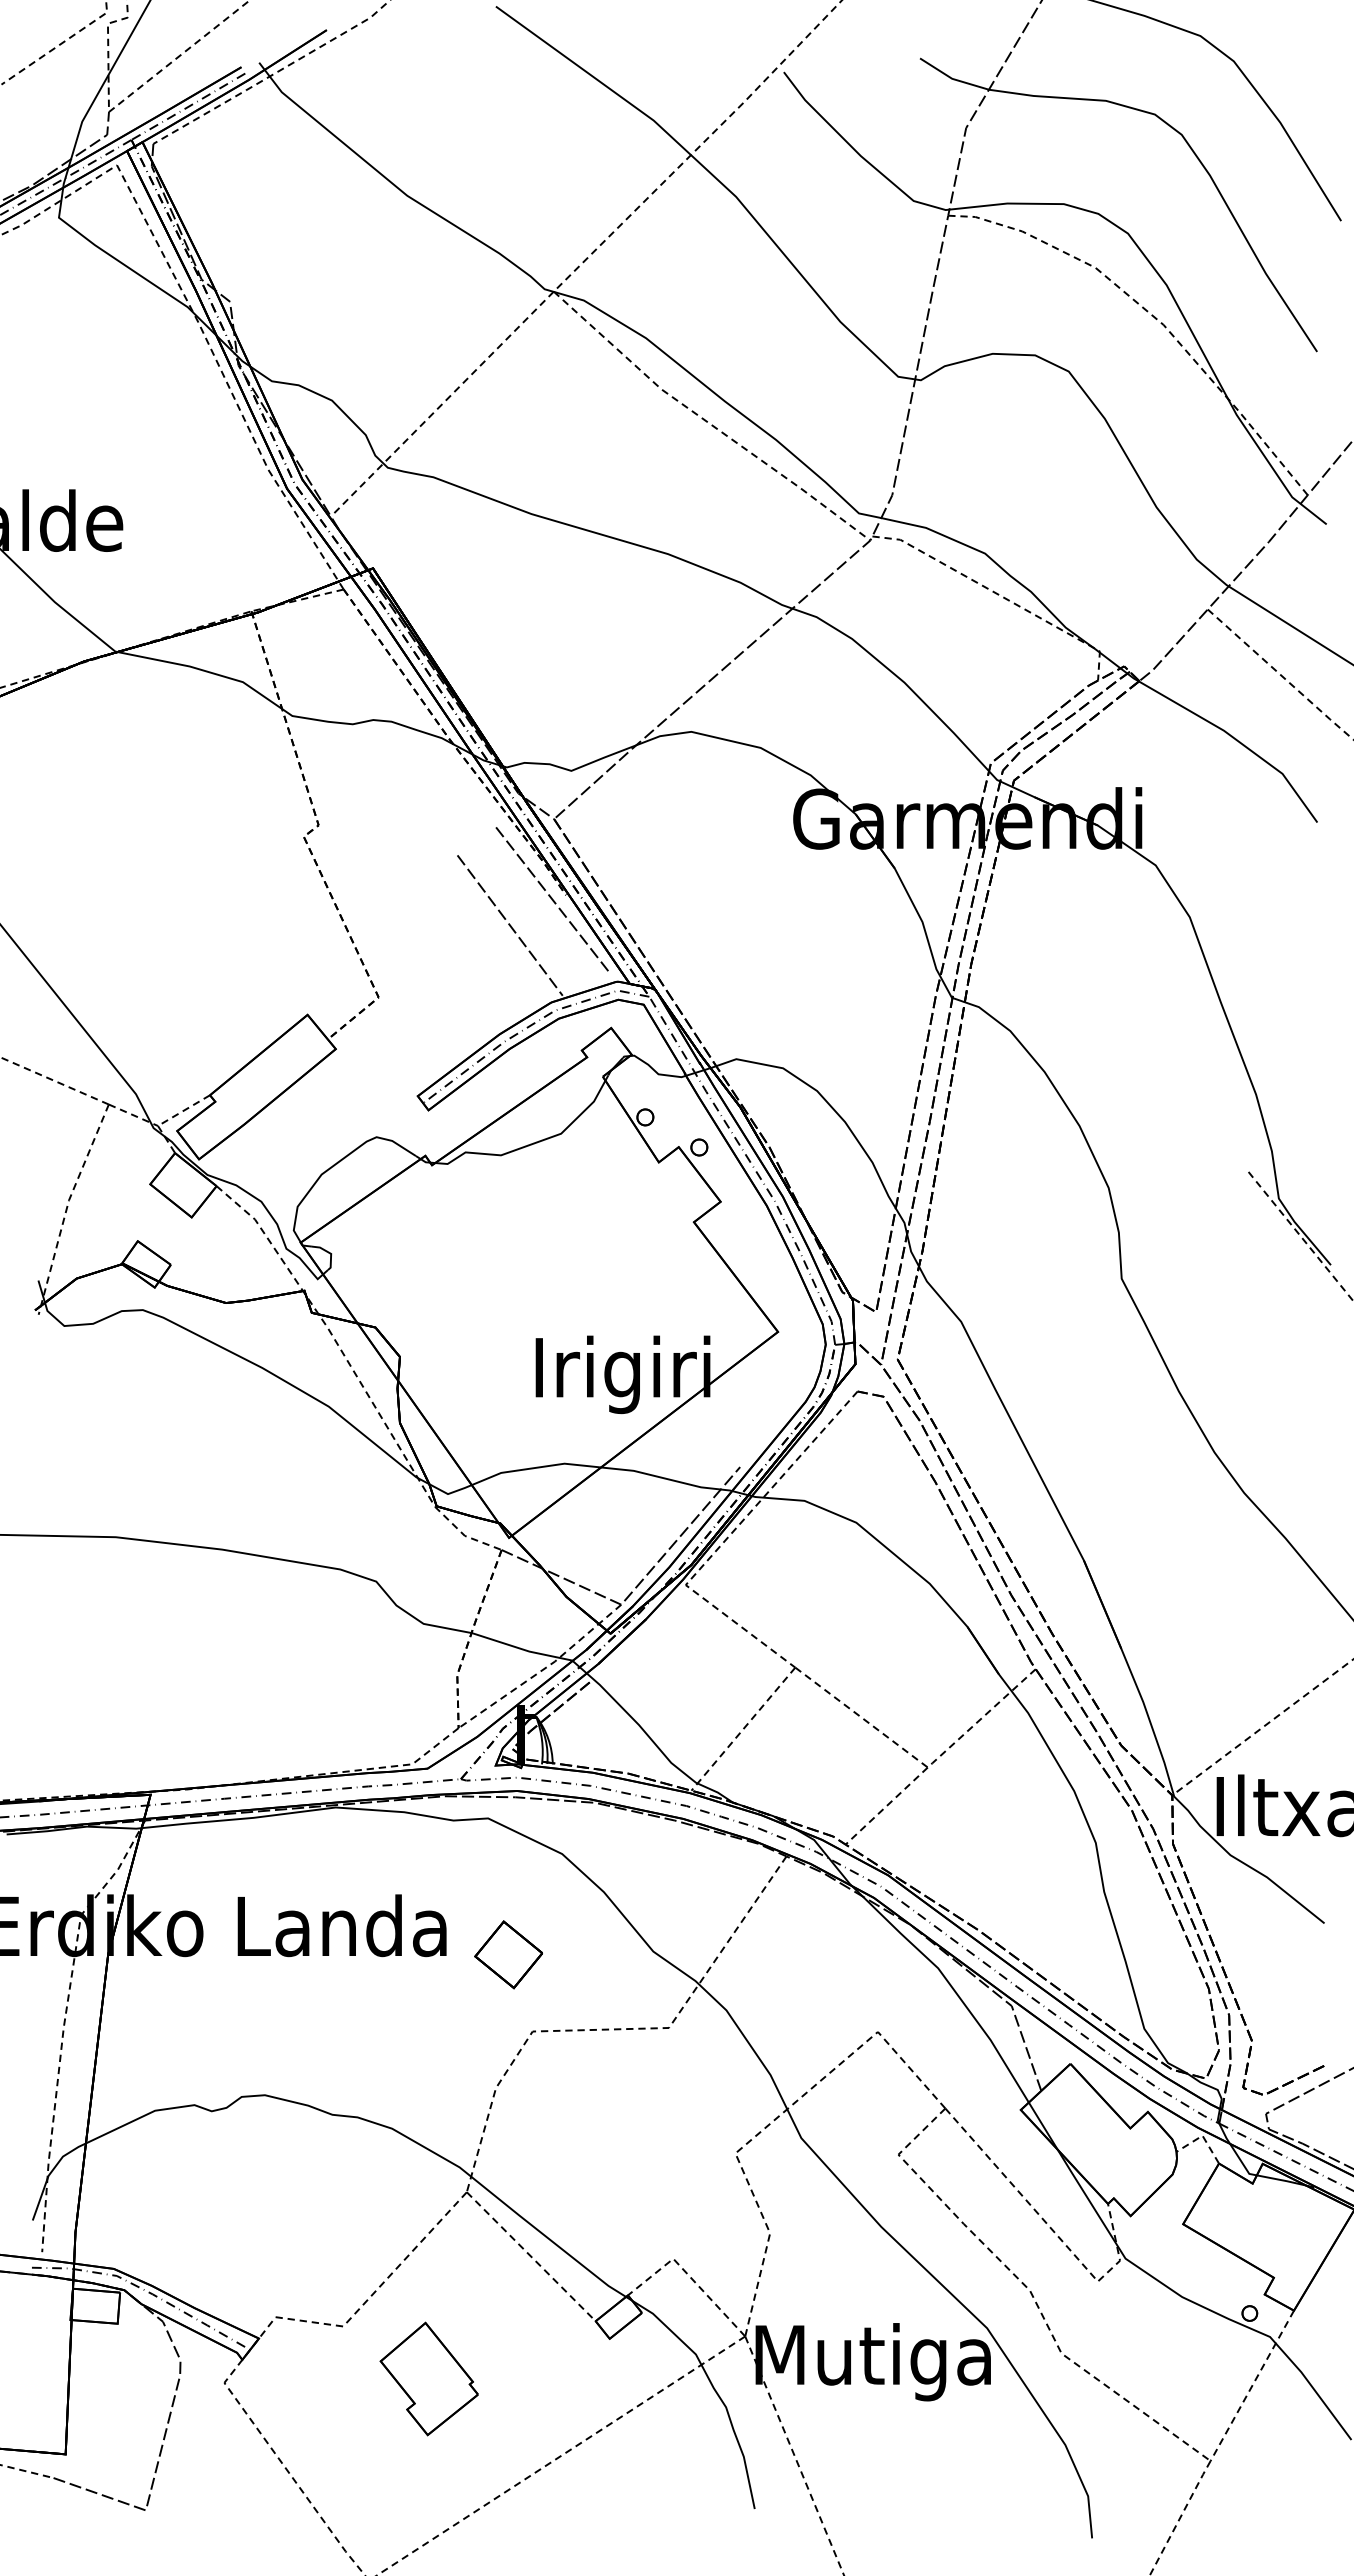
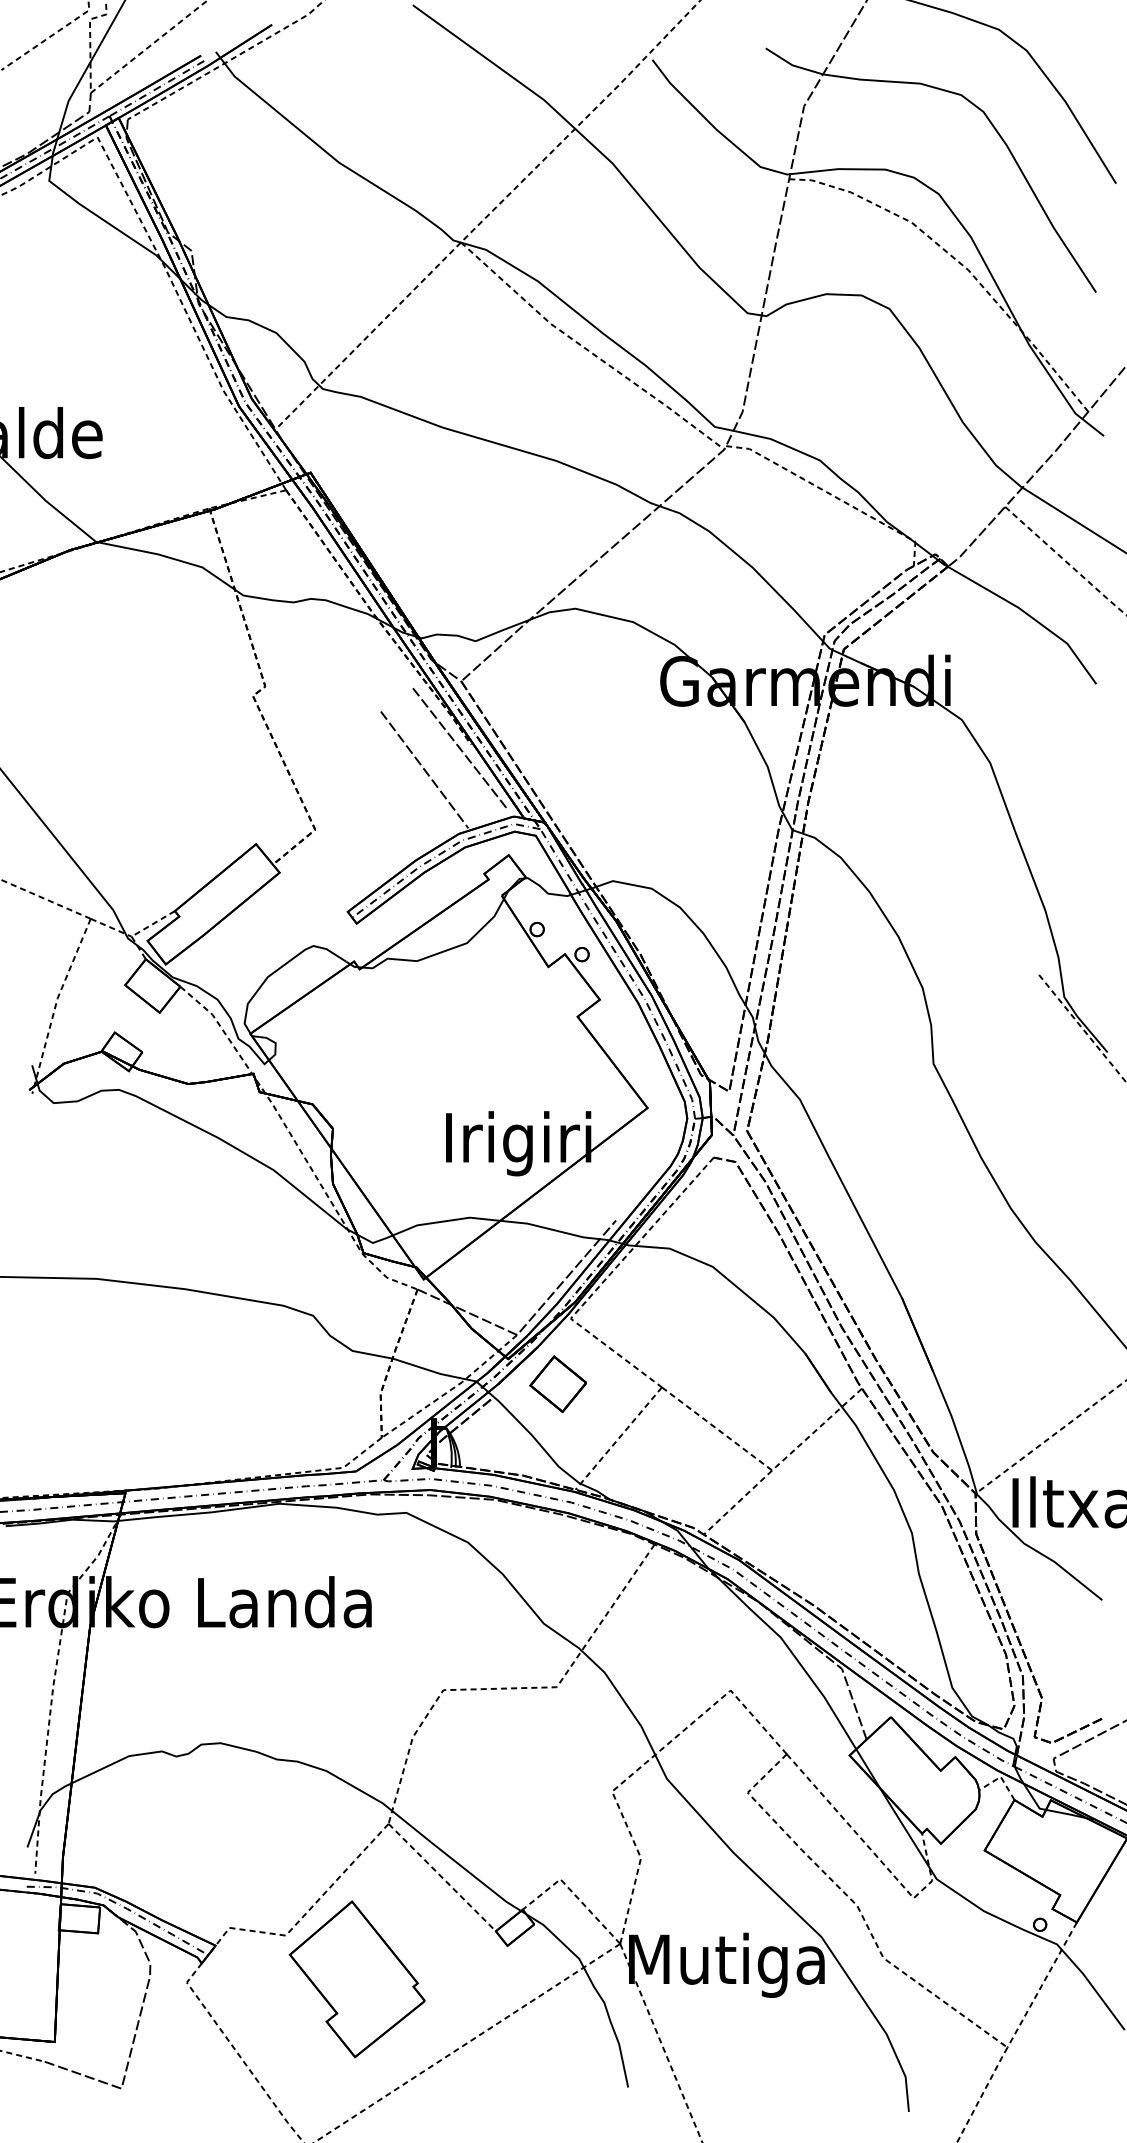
part: (508, 1954) -> (558, 1383), moved
part: (429, 2378) -> (357, 1978), size x1.67

